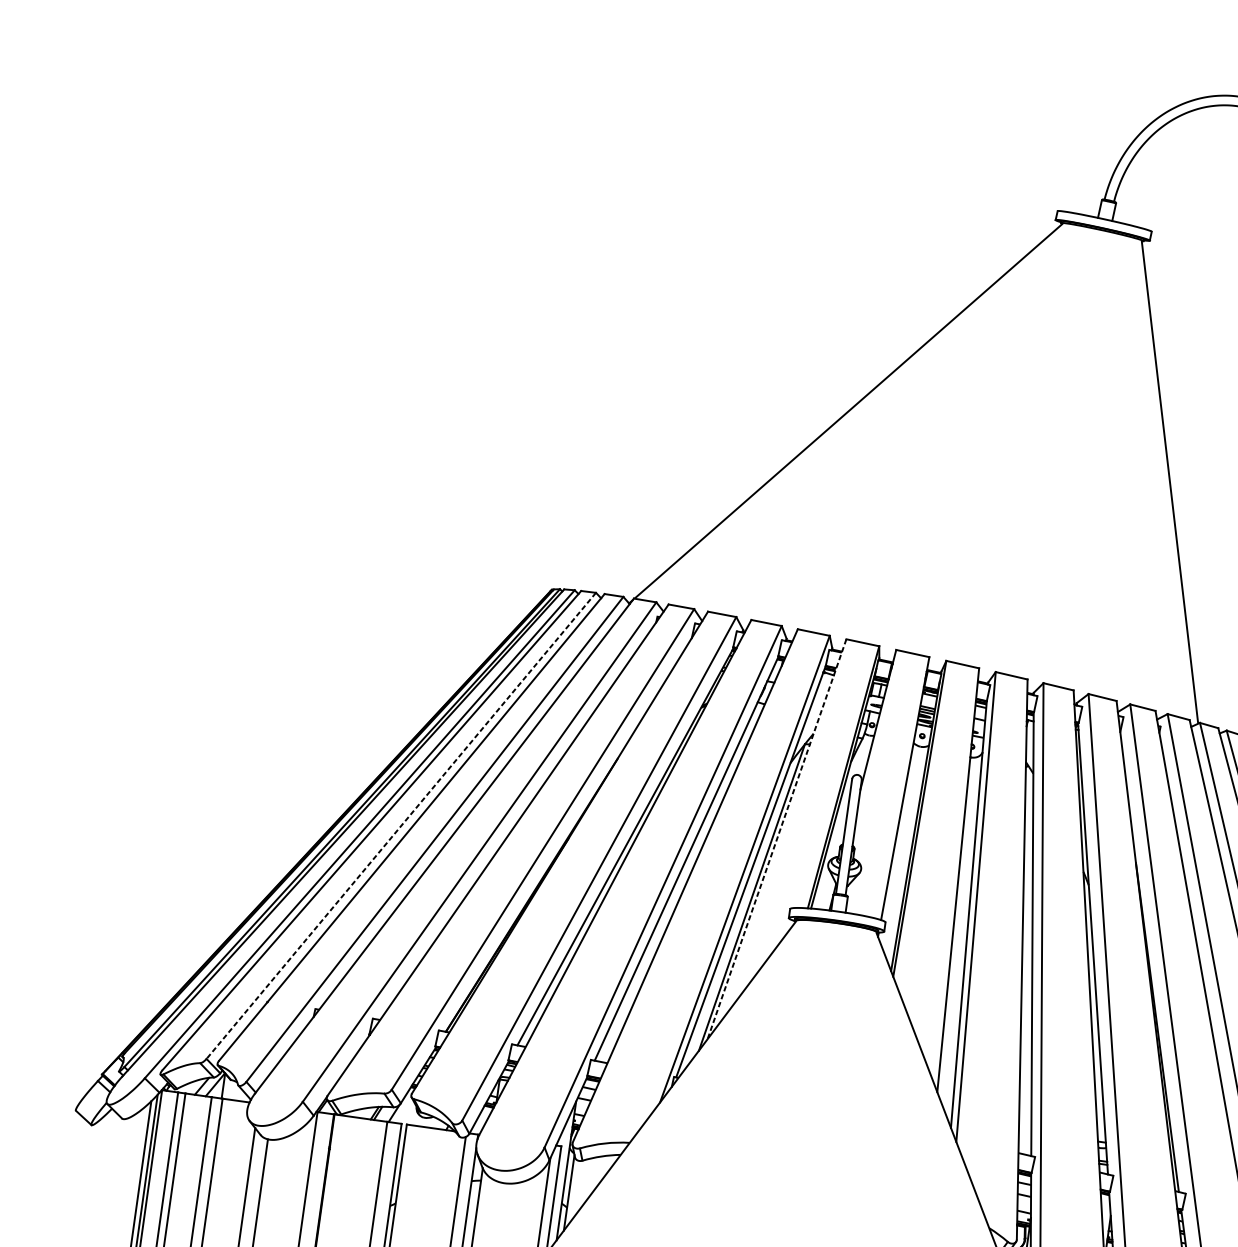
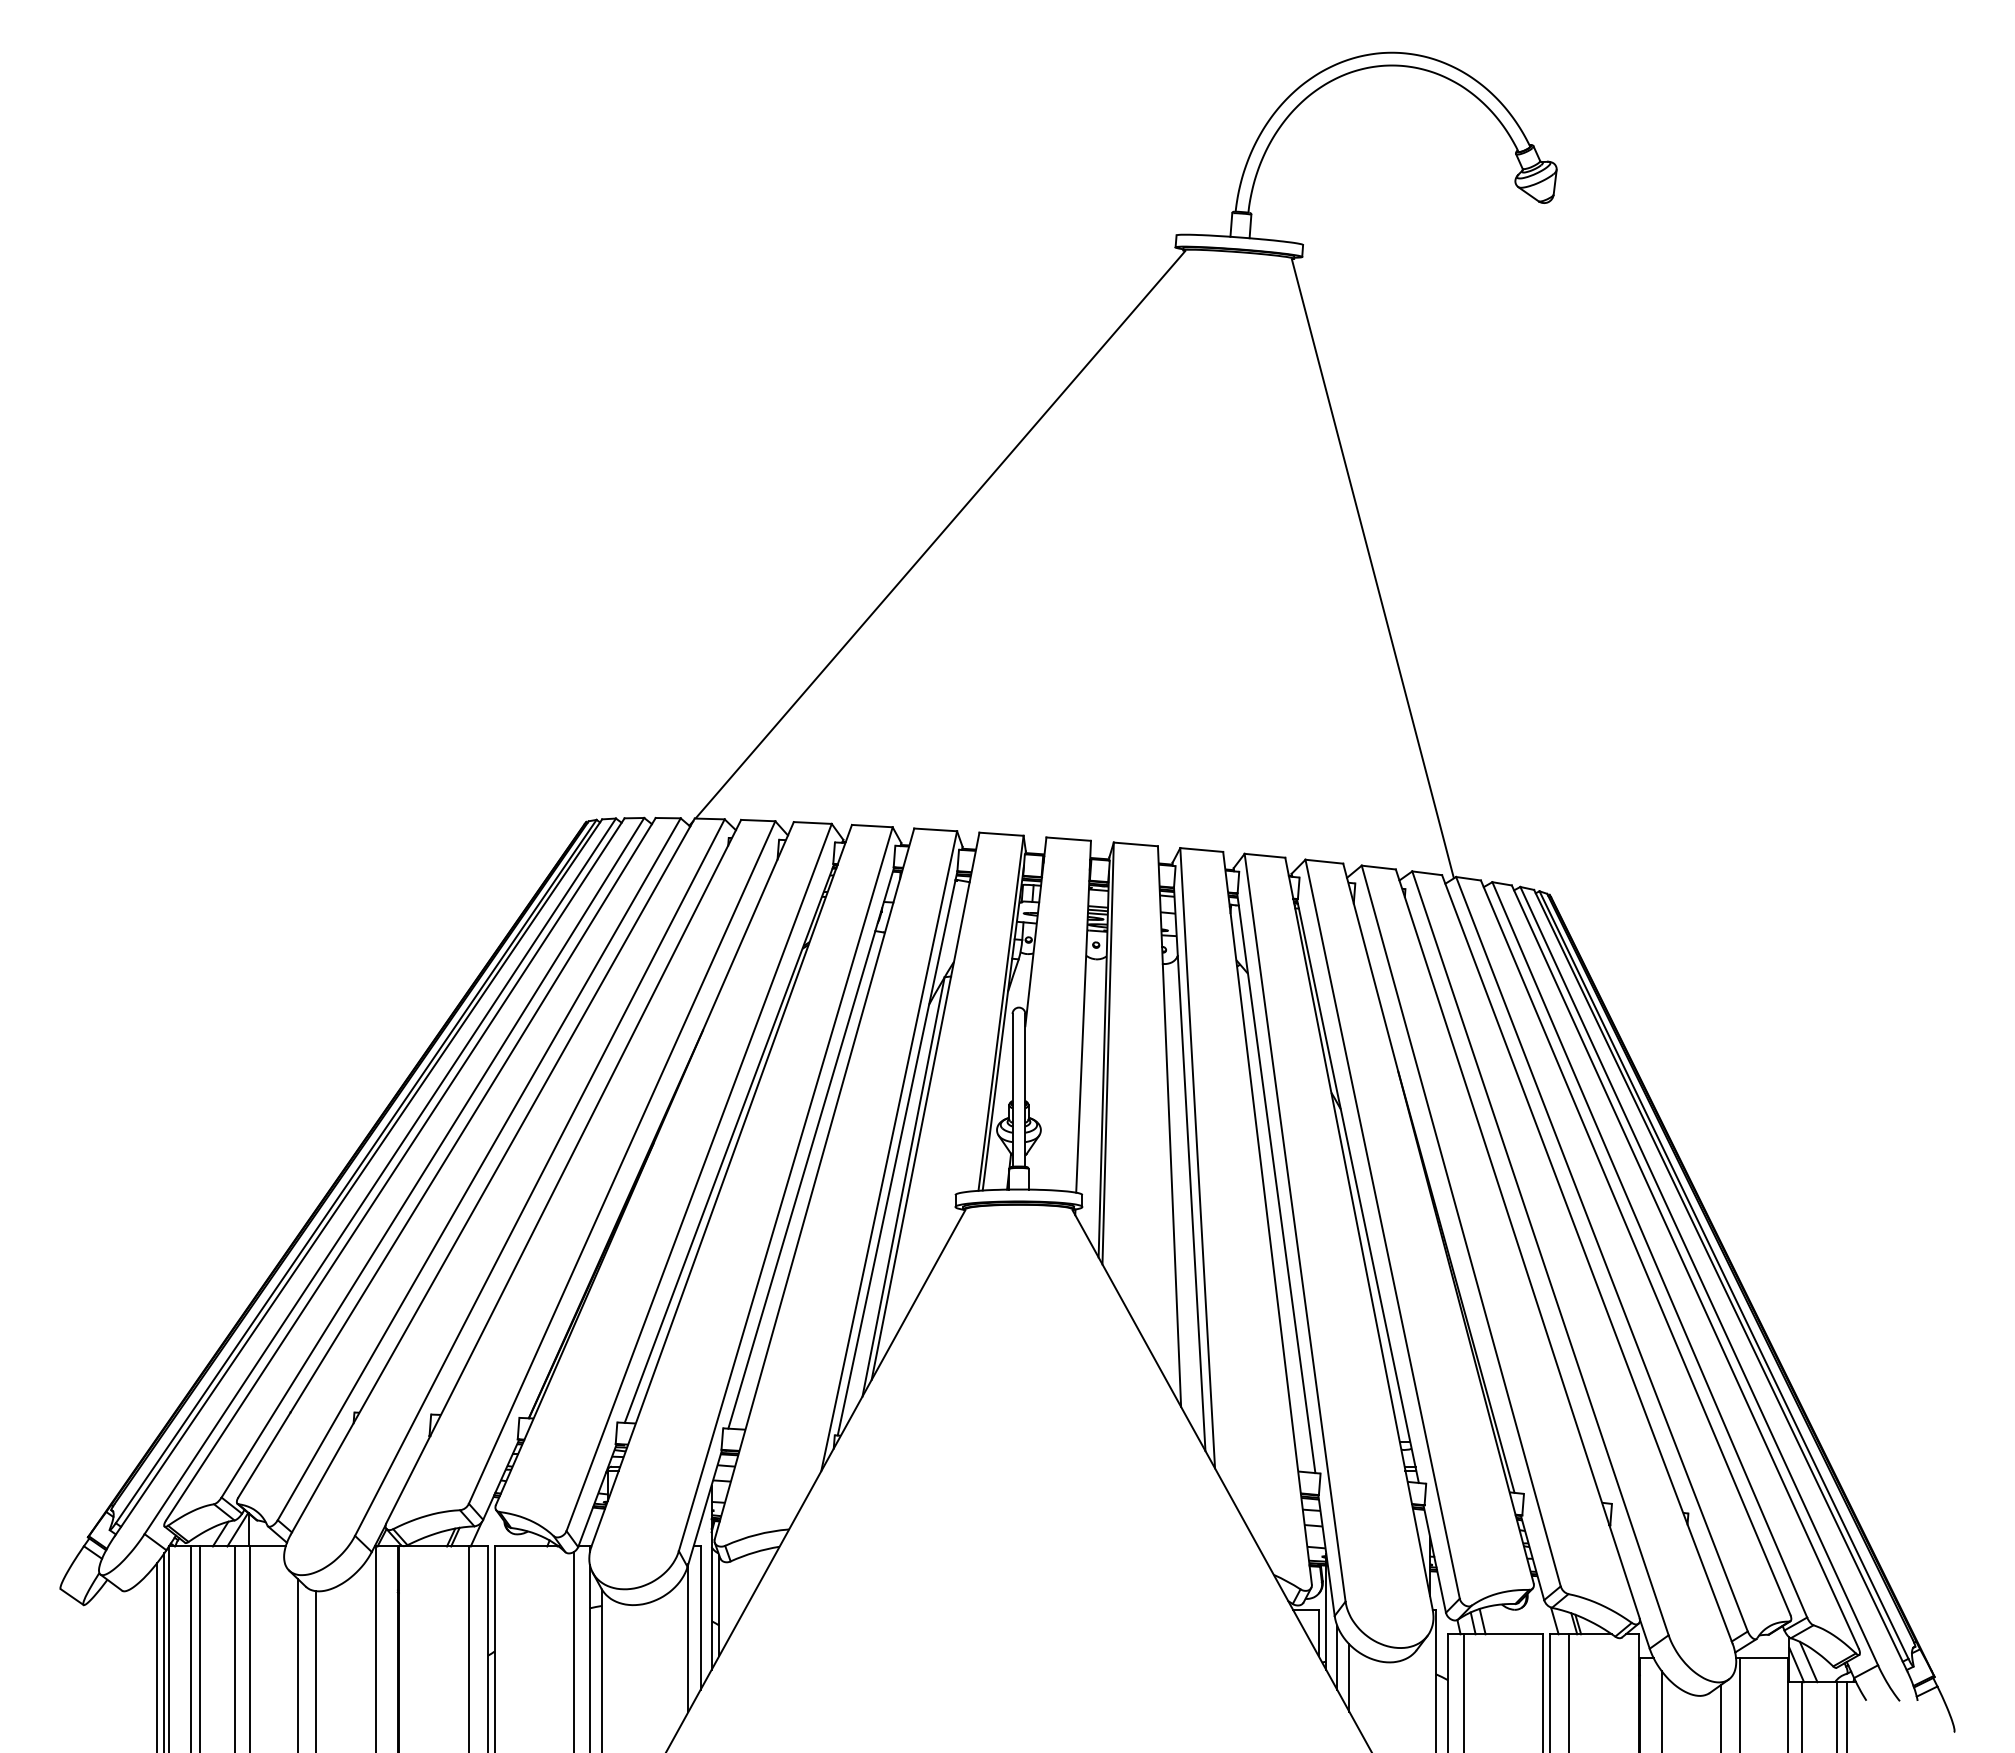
line: (400, 826) -> (432, 1158), dashed -> solid
line: (776, 839) -> (925, 1106), dashed -> solid

